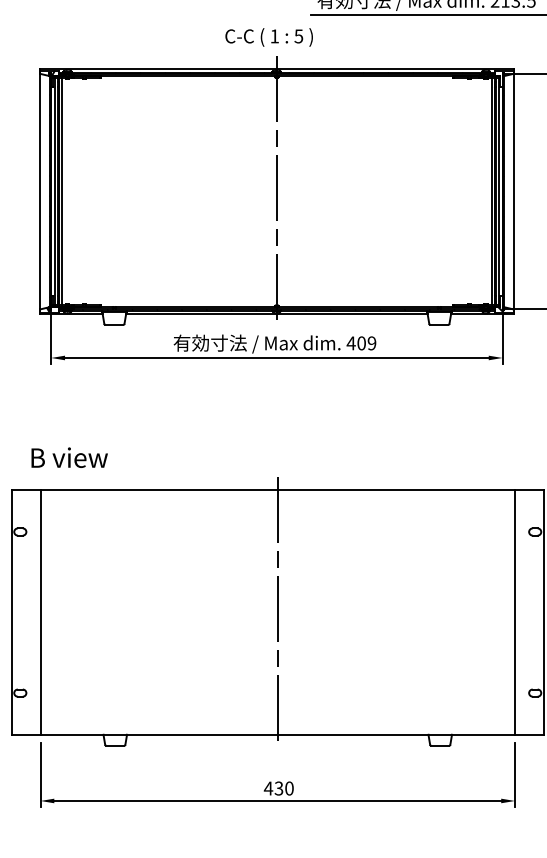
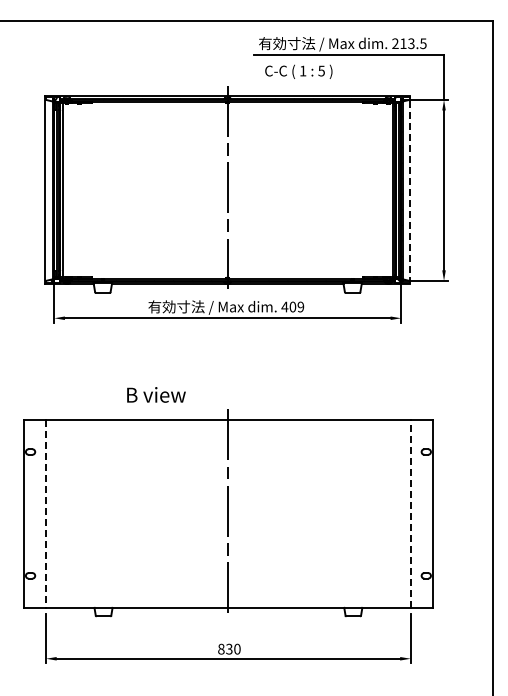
text: (268, 36) -> (298, 71), moved
line: (514, 191) -> (410, 190), solid -> dashed
text: (69, 457) -> (156, 394), moved
line: (41, 611) -> (46, 513), solid -> dashed
line: (514, 611) -> (410, 513), solid -> dashed
text: (267, 787) -> (220, 648), 430 -> 830

